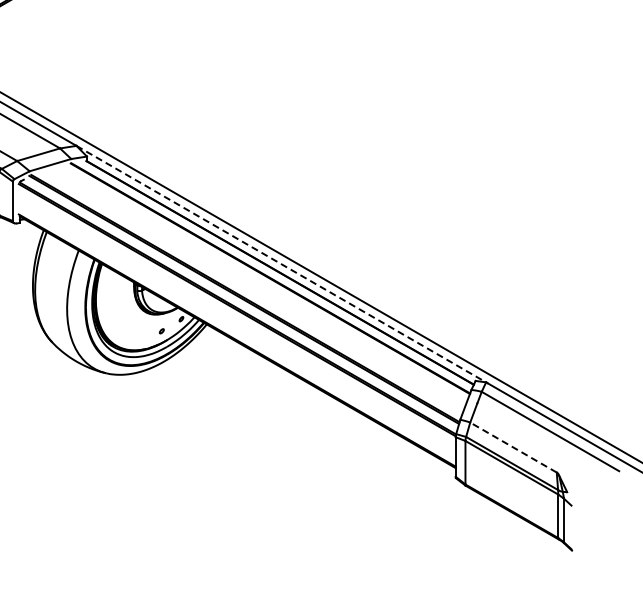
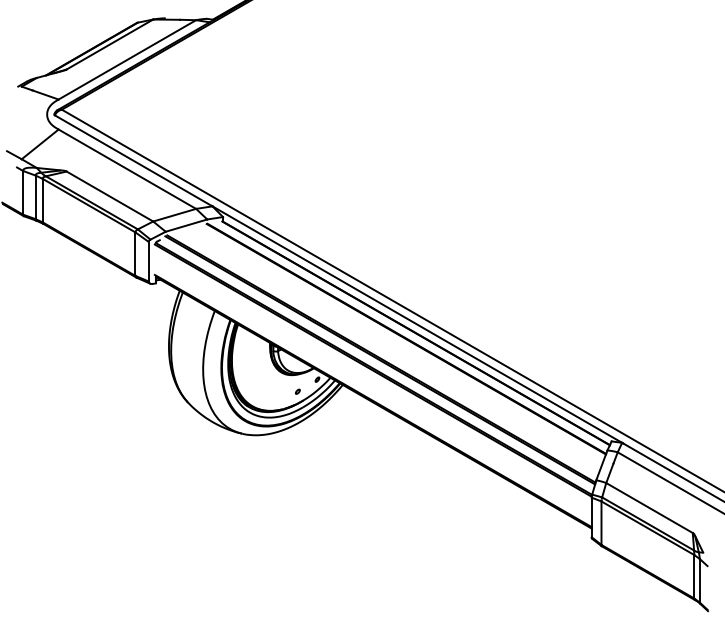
line: (281, 264) -> (417, 324), dashed -> solid
line: (513, 448) -> (649, 508), dashed -> solid

